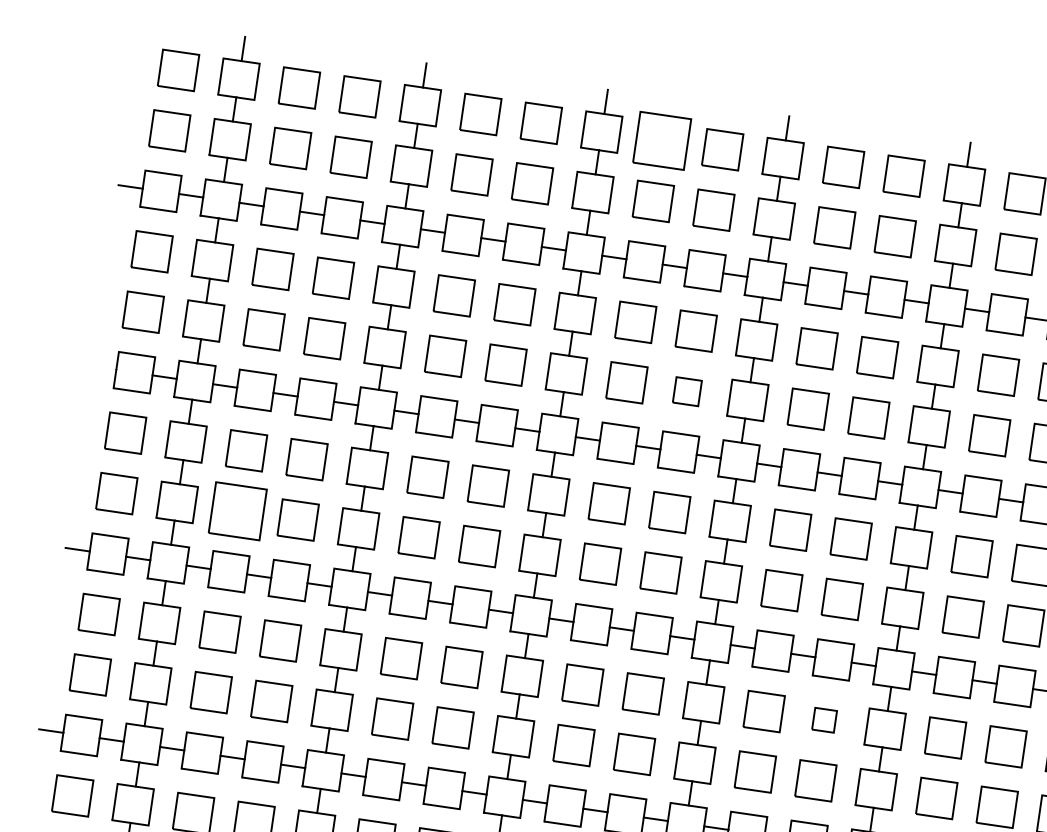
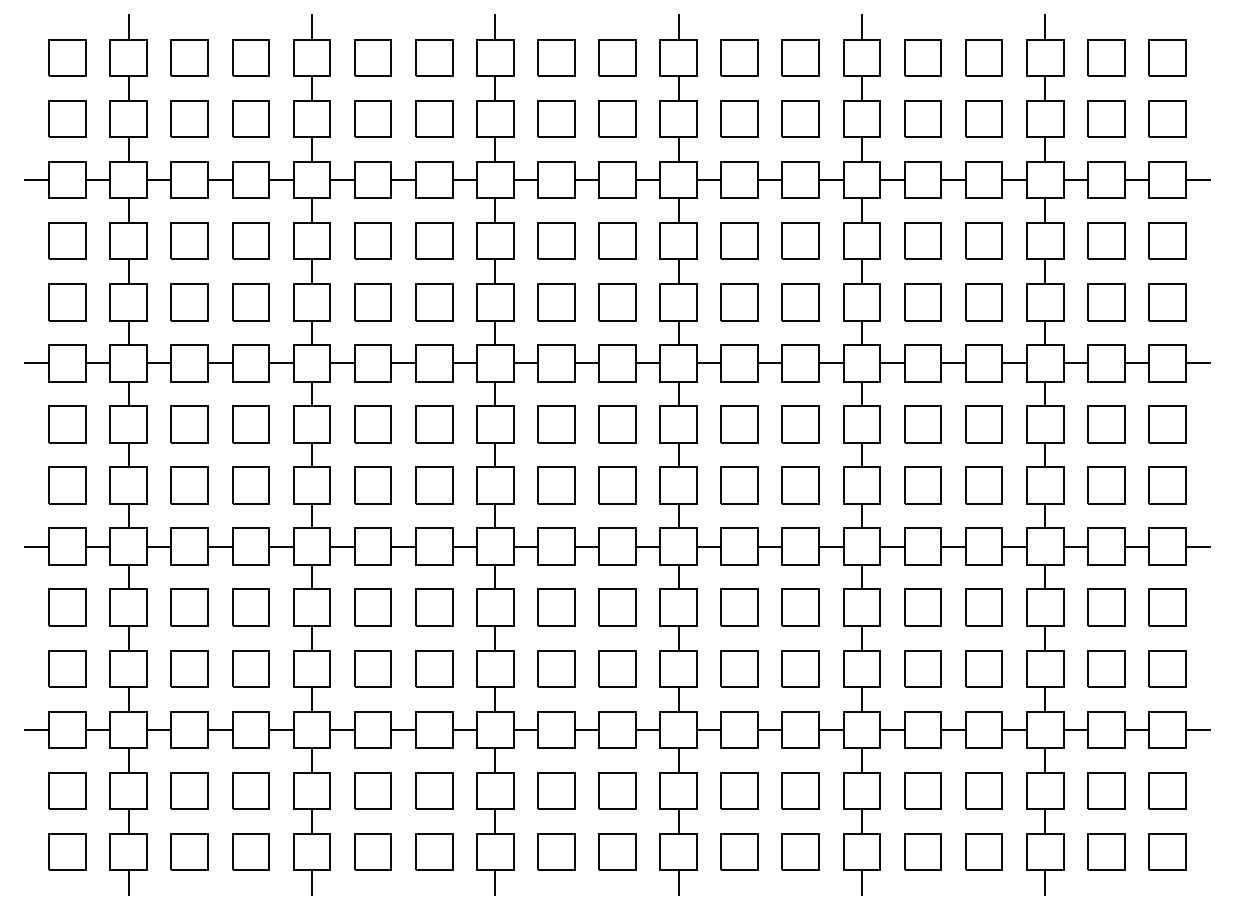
part: (662, 140) -> (556, 57), size x0.71
line: (103, 368) -> (36, 363), added
part: (687, 391) -> (617, 302), size x1.43
part: (237, 511) -> (189, 485), size x0.71
part: (824, 720) -> (800, 607), size x1.67

